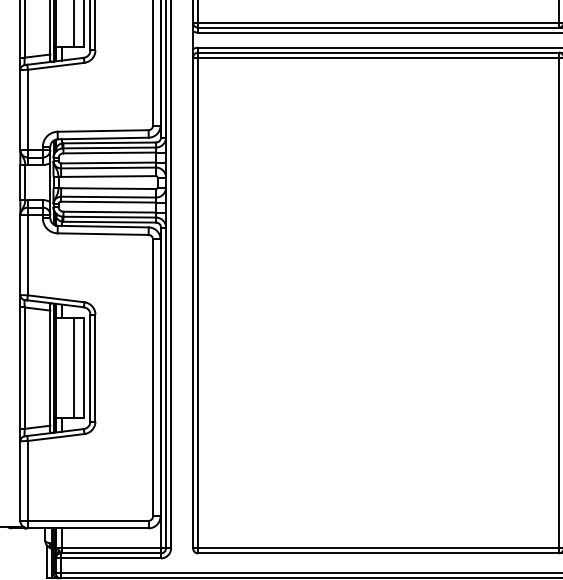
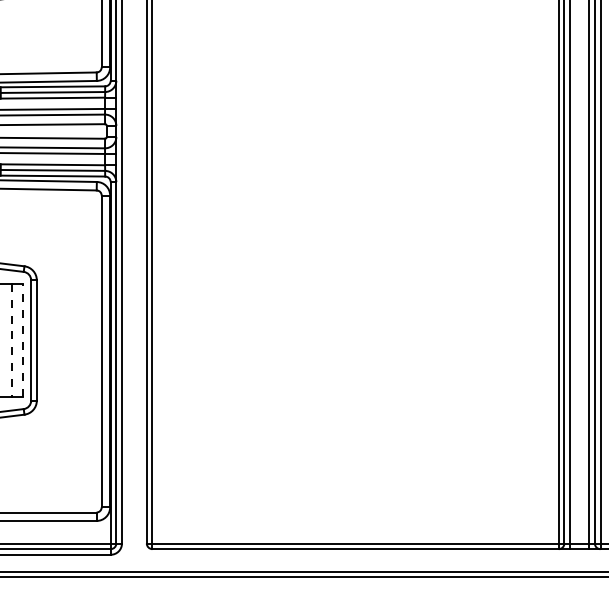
line: (83, 367) -> (23, 339), solid -> dashed
line: (73, 368) -> (12, 340), solid -> dashed

